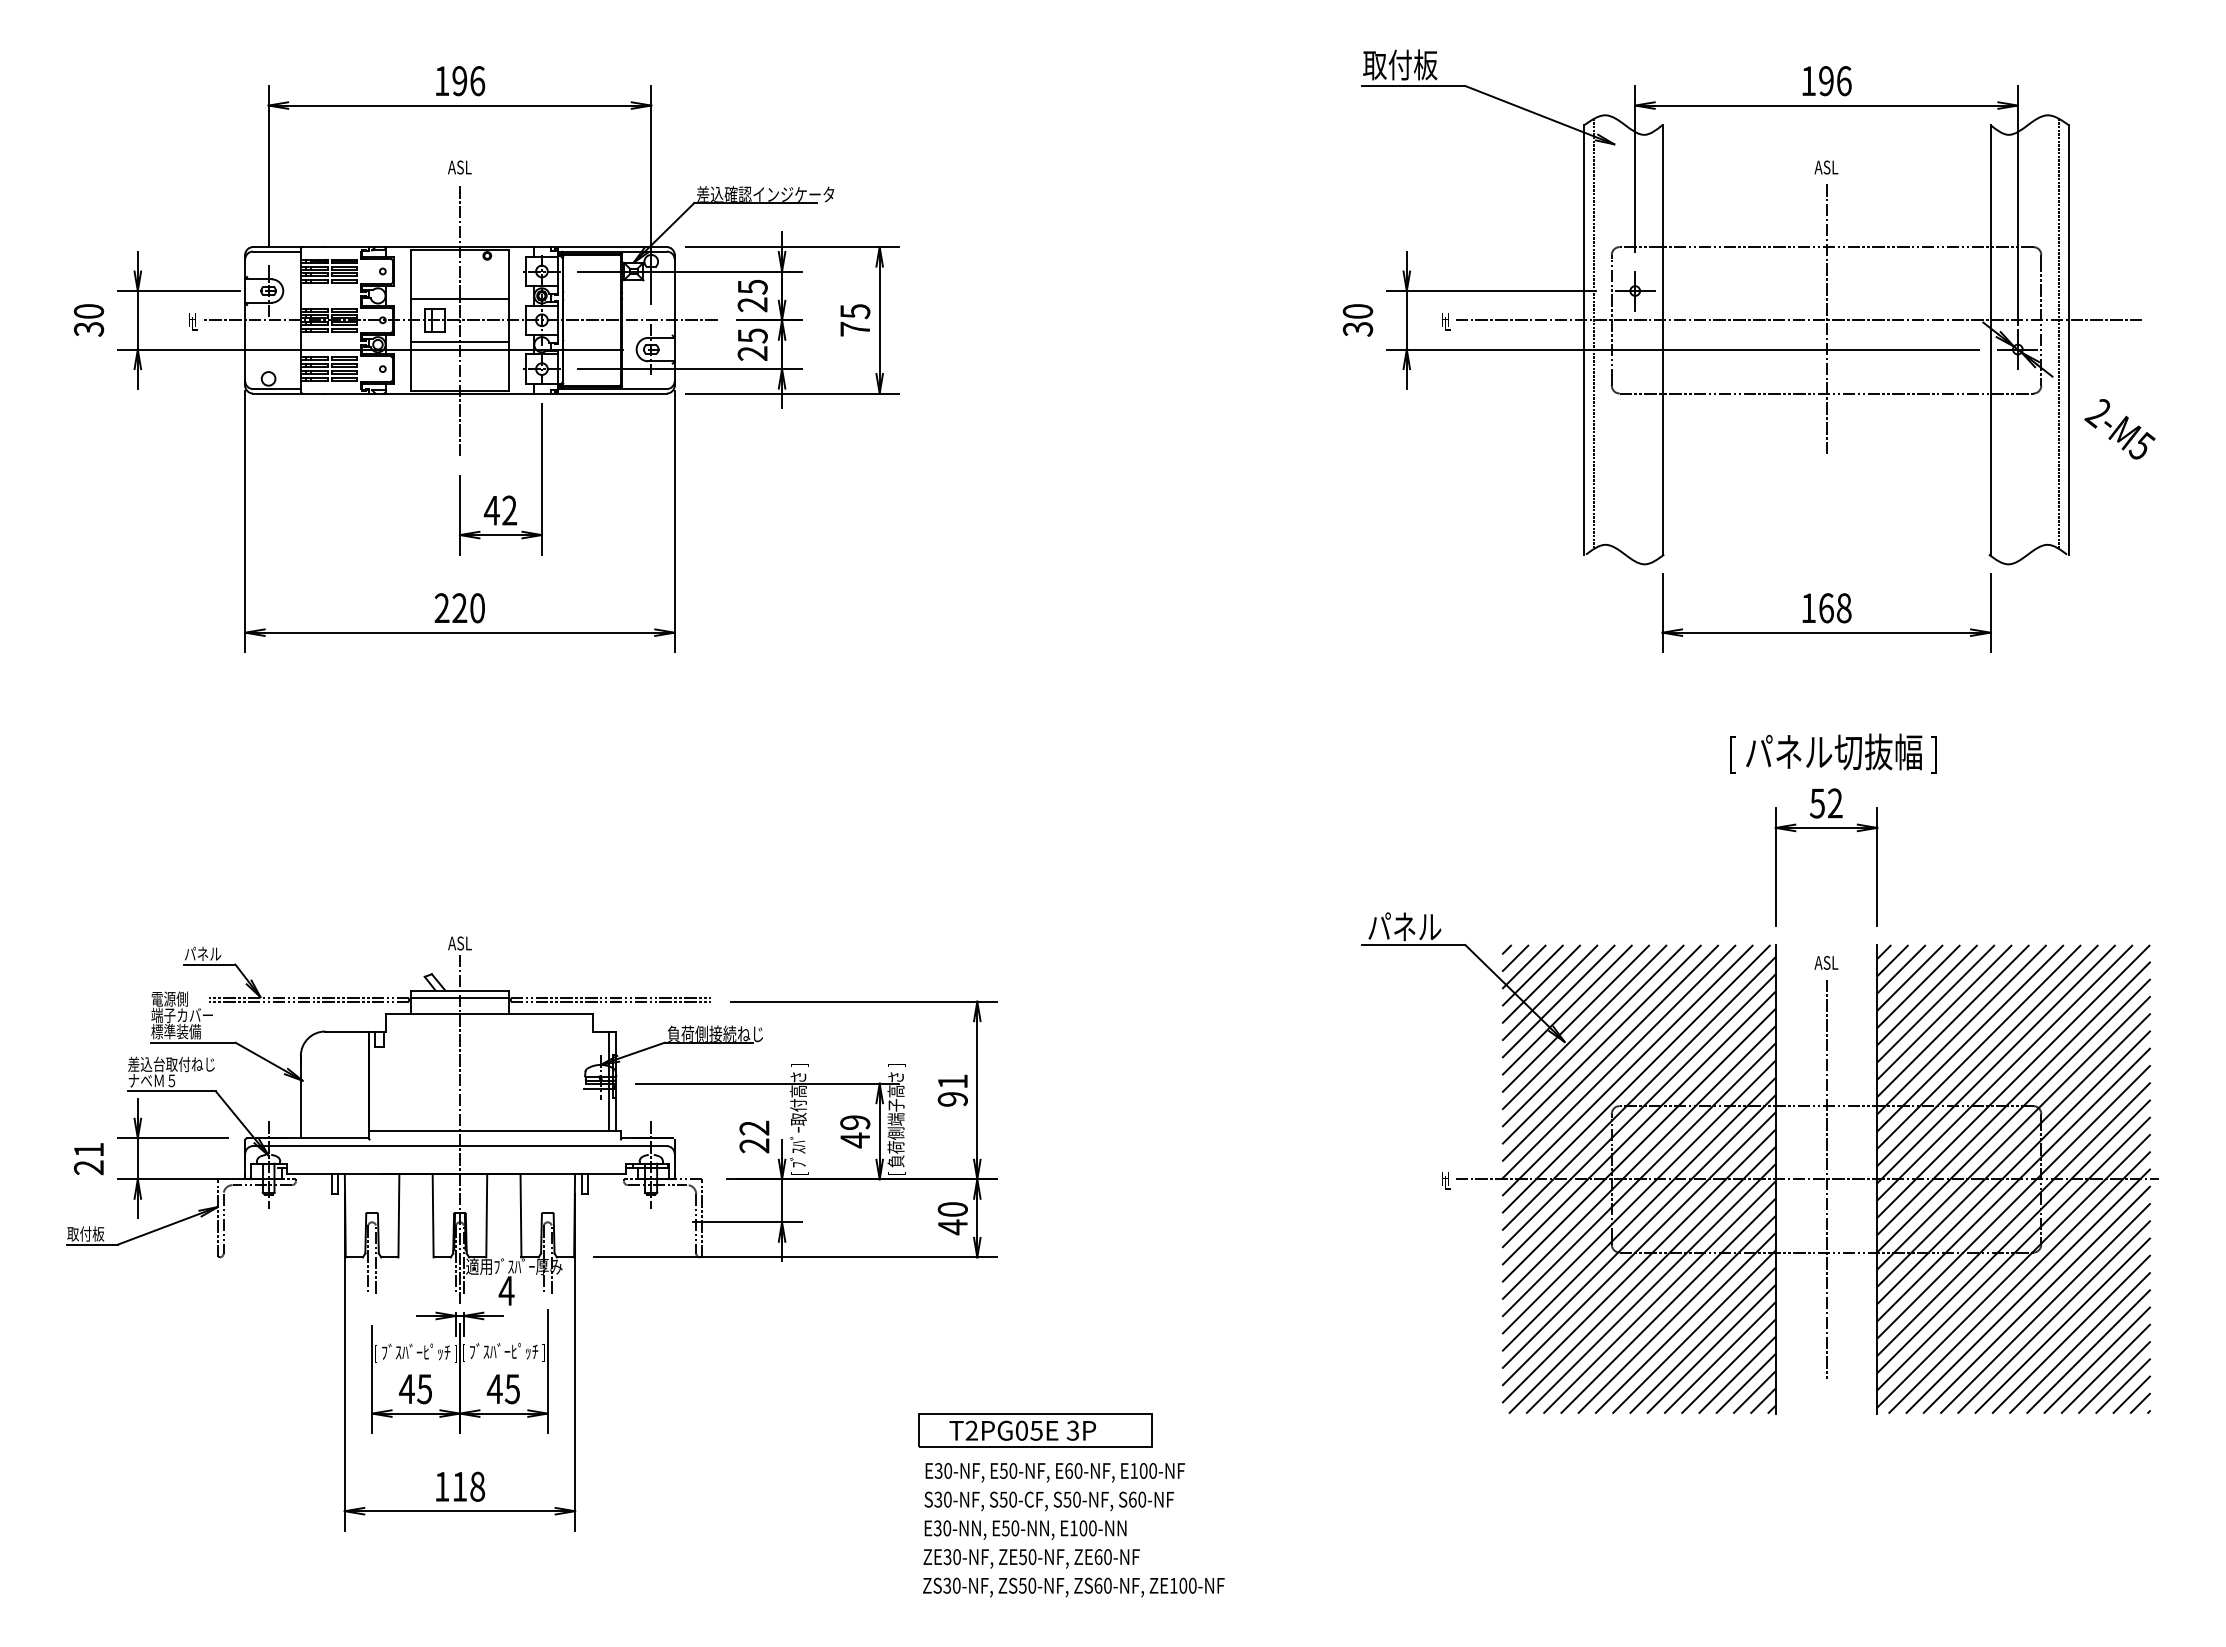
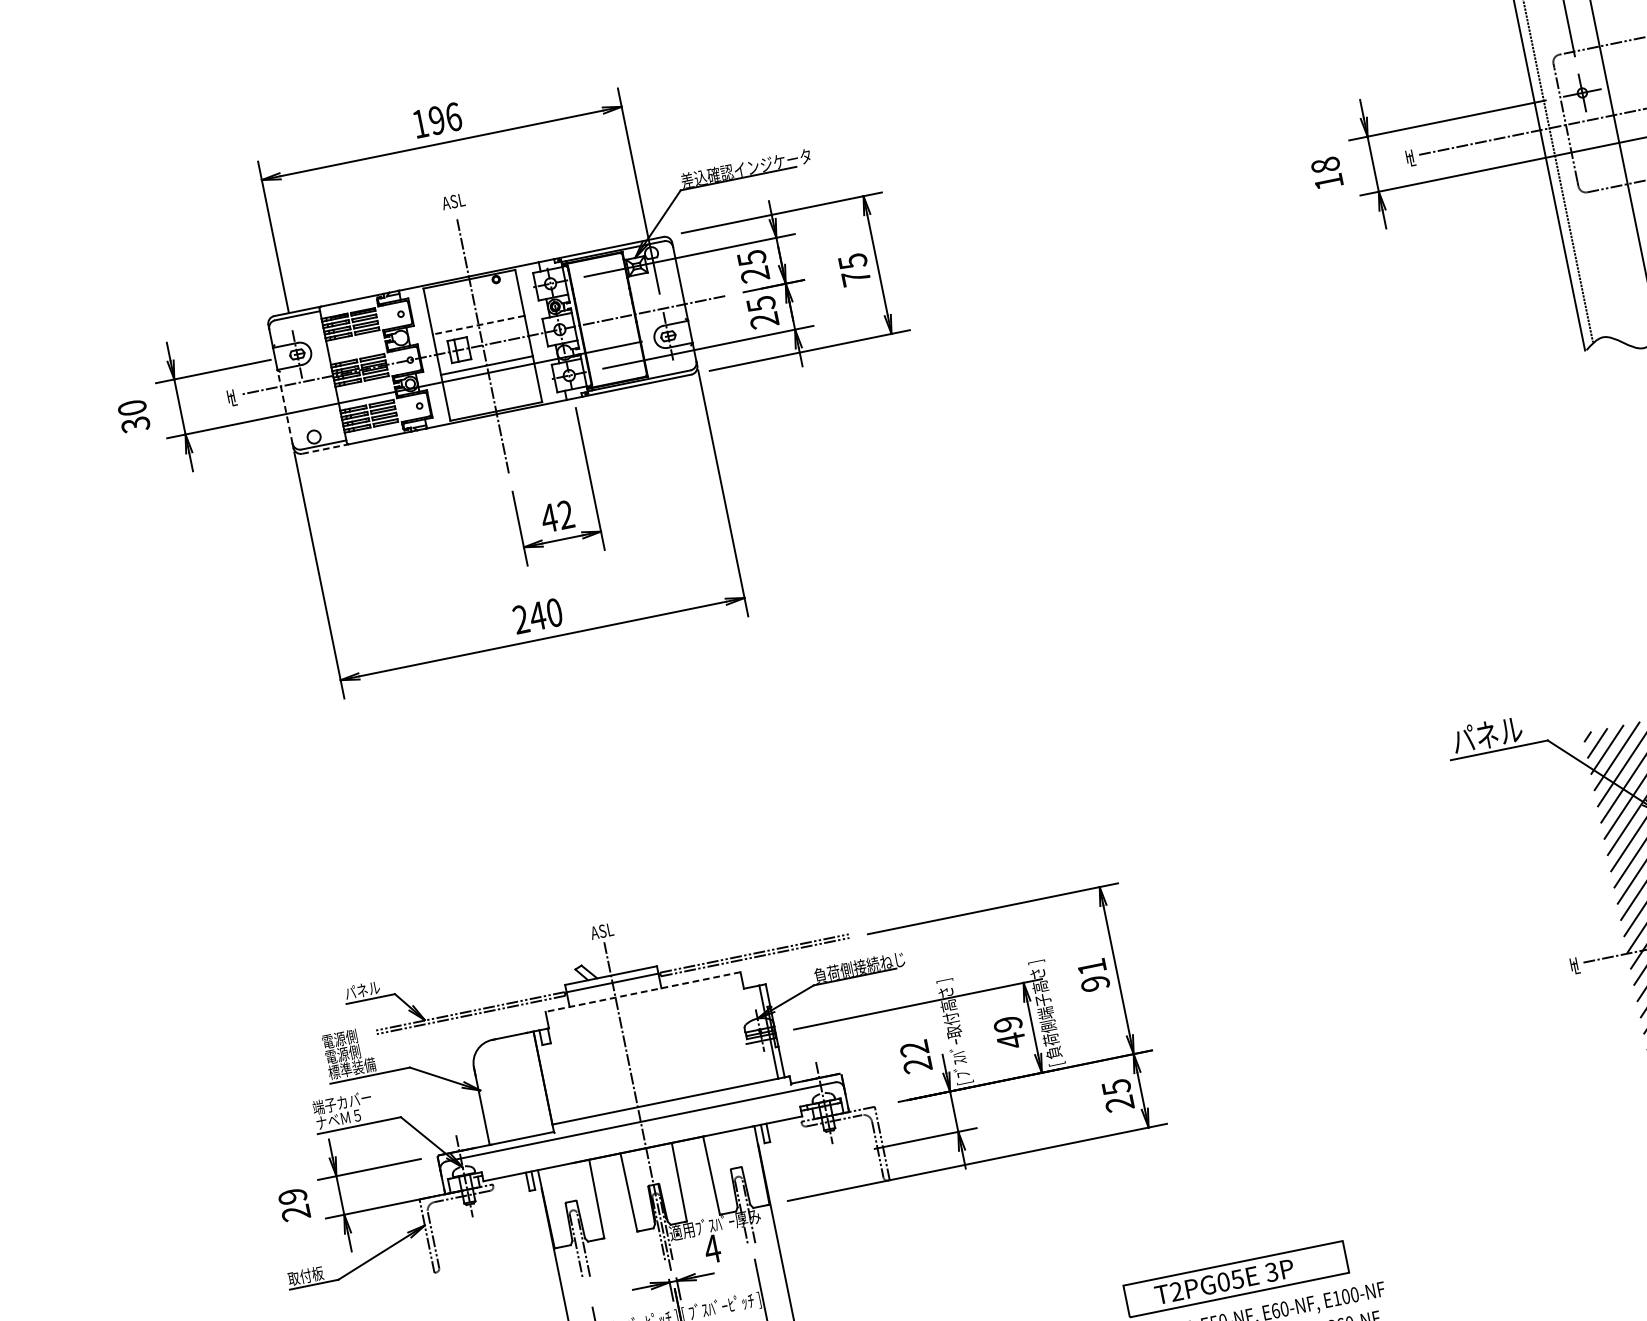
line: (459, 298) -> (478, 324), solid -> dashed
text: (1357, 320) -> (1326, 173), 30 -> 18
line: (245, 341) -> (285, 406), solid -> dashed
line: (277, 393) -> (325, 449), solid -> dashed
text: (459, 607) -> (537, 615), 220 -> 240
line: (489, 1013) -> (643, 991), solid -> dashed
text: (181, 1015) -> (354, 1052), 端子カバー -> 電源側
text: (171, 1064) -> (353, 1100), 差込台取付ねじ -> 端子カバー
text: (88, 1149) -> (292, 1196), 21 -> 29
text: (952, 1218) -> (1117, 1095), 40 -> 25

